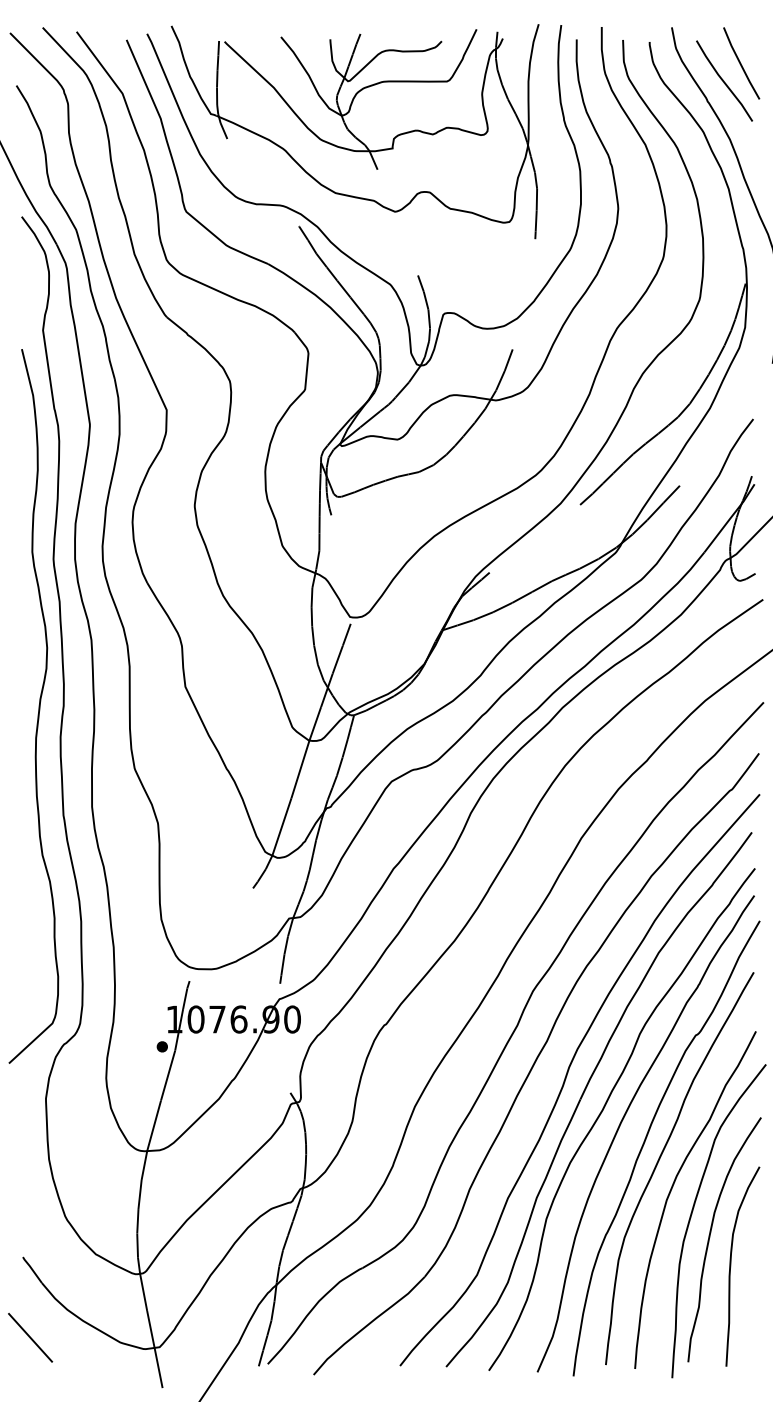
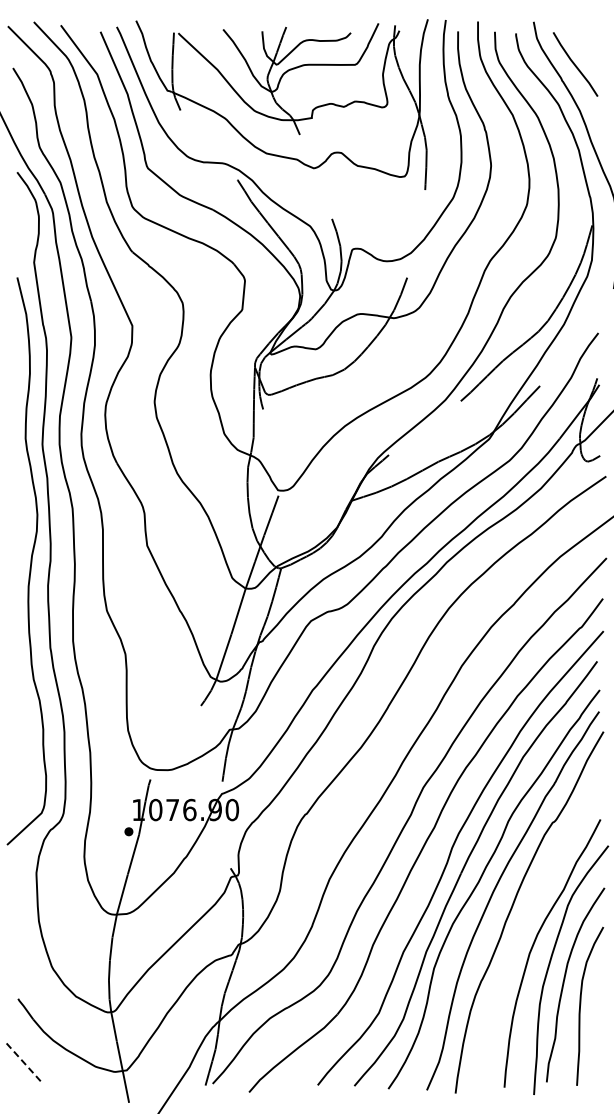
line: (740, 63) -> (588, 50), removed
curve: (659, 1163) -> (523, 924), removed
line: (30, 1338) -> (24, 1063), solid -> dashed

